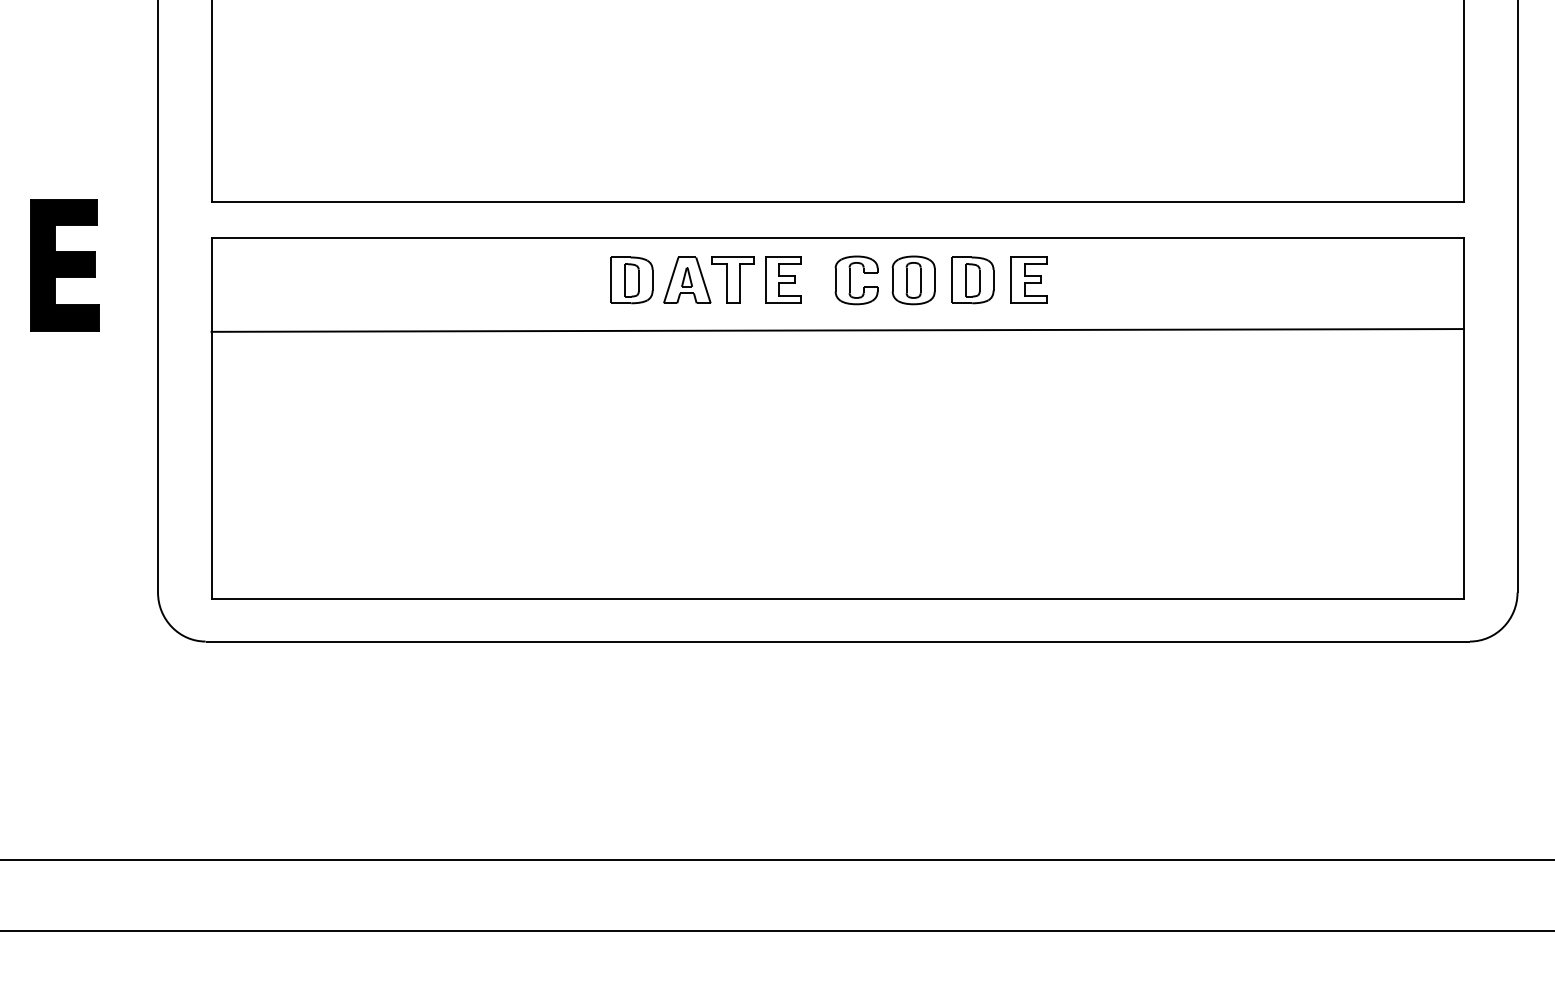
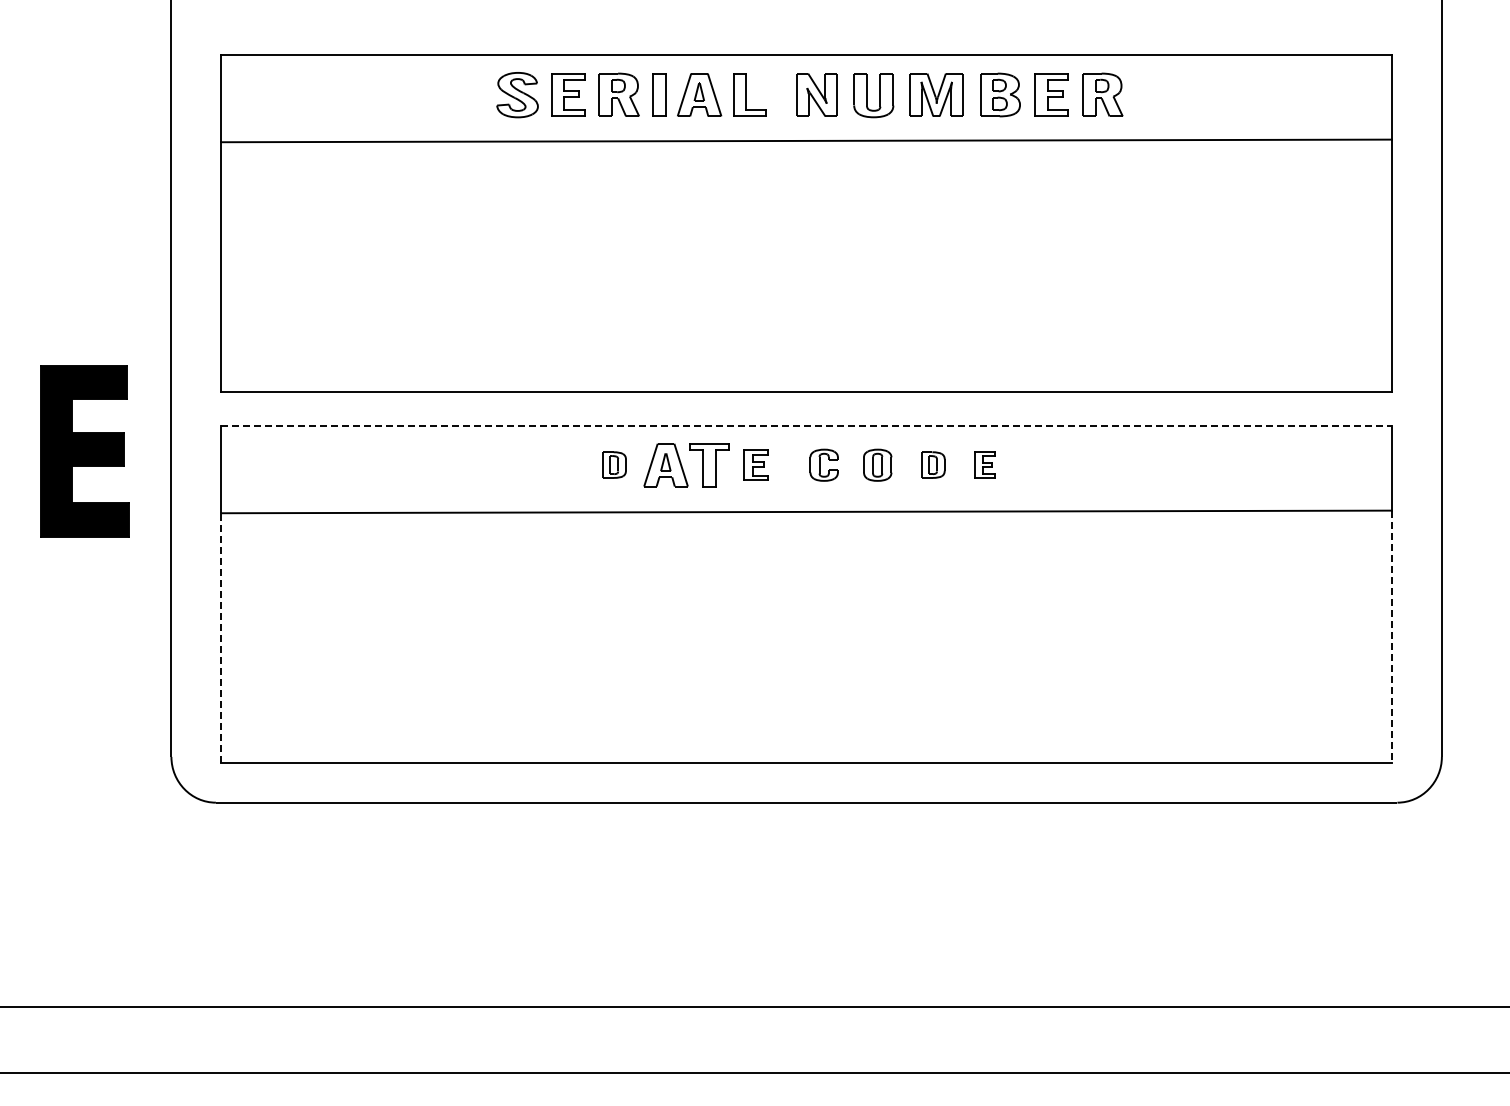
line: (838, 237) -> (807, 425), solid -> dashed
part: (65, 264) -> (84, 450), size x1.4
part: (632, 279) -> (614, 464), size x0.6
part: (973, 279) -> (933, 464), size x0.6
part: (783, 280) -> (755, 465), size x0.7
part: (855, 280) -> (823, 465), size x0.7
part: (913, 280) -> (877, 465), size x0.7
part: (1029, 280) -> (985, 465), size x0.6
line: (1463, 464) -> (1391, 637), solid -> dashed
line: (211, 465) -> (221, 638), solid -> dashed

